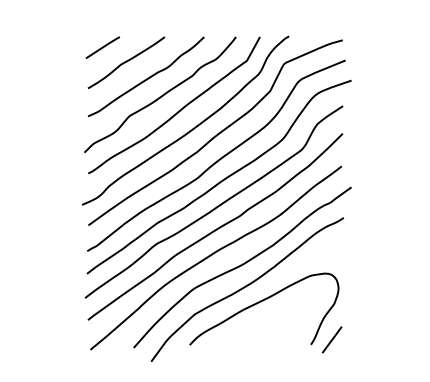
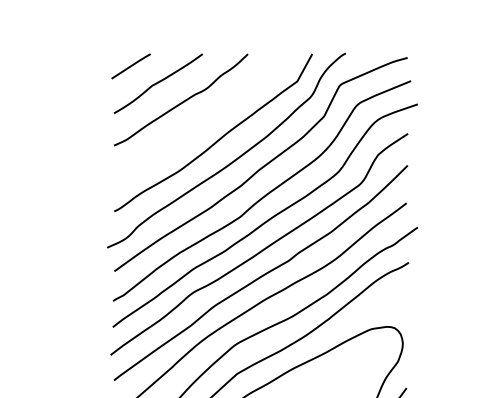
curve: (161, 95) -> (198, 121), removed

